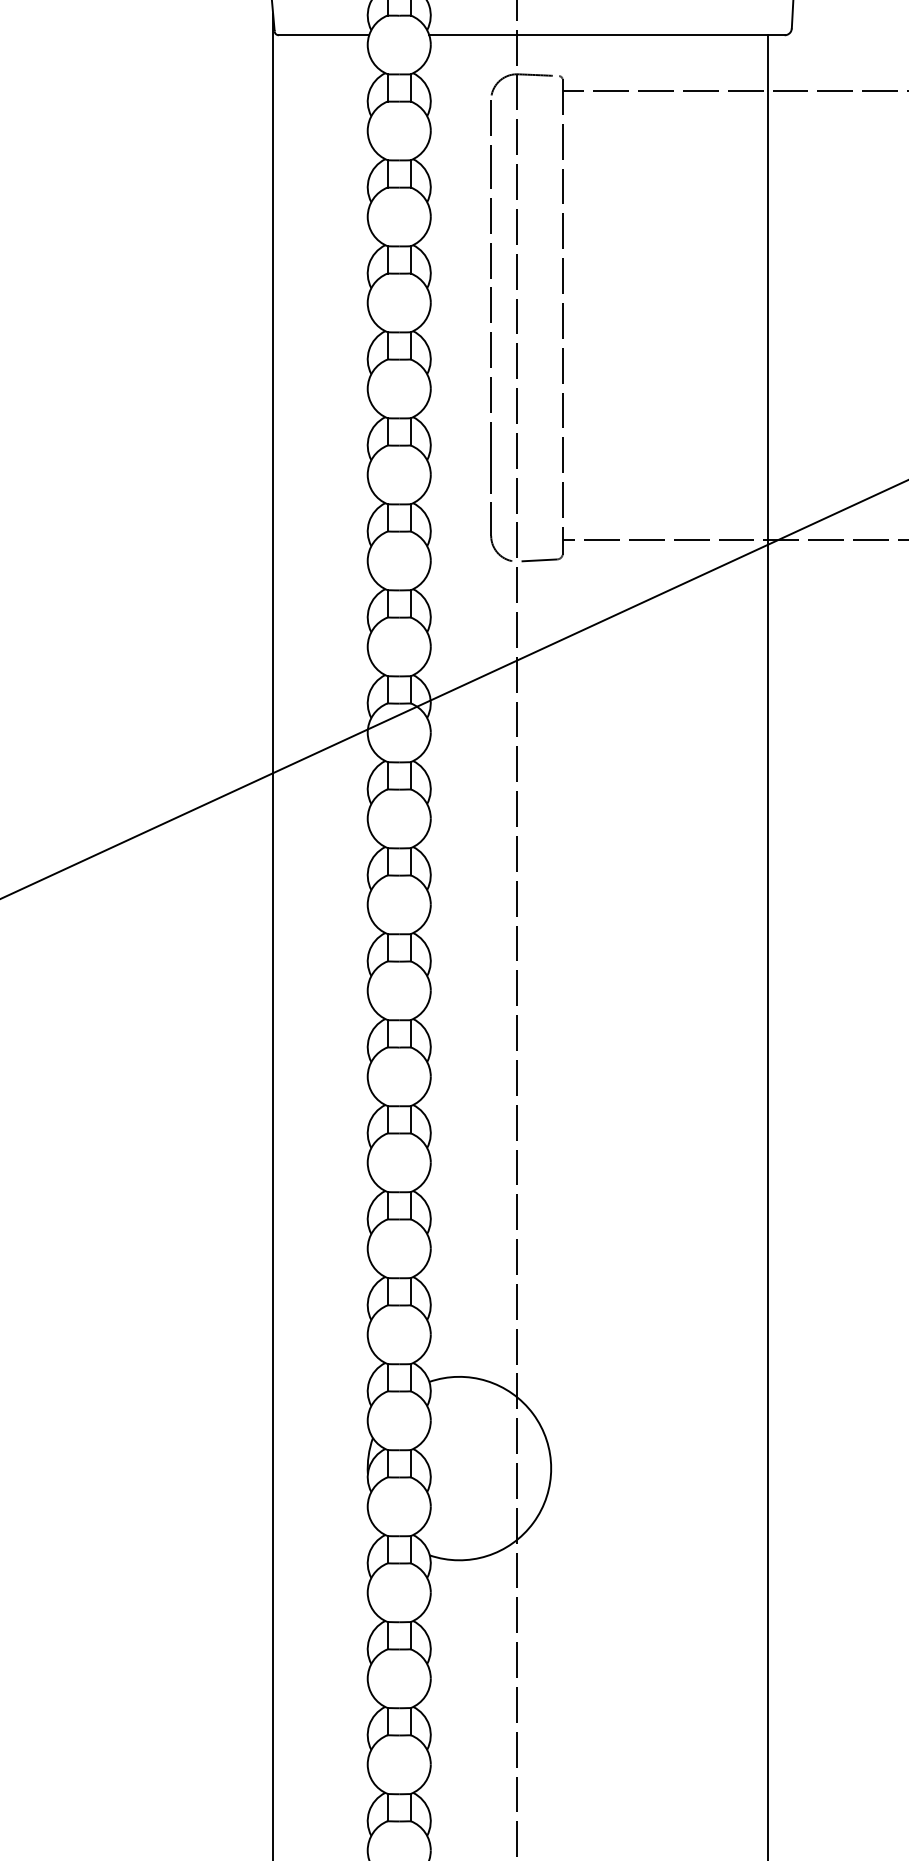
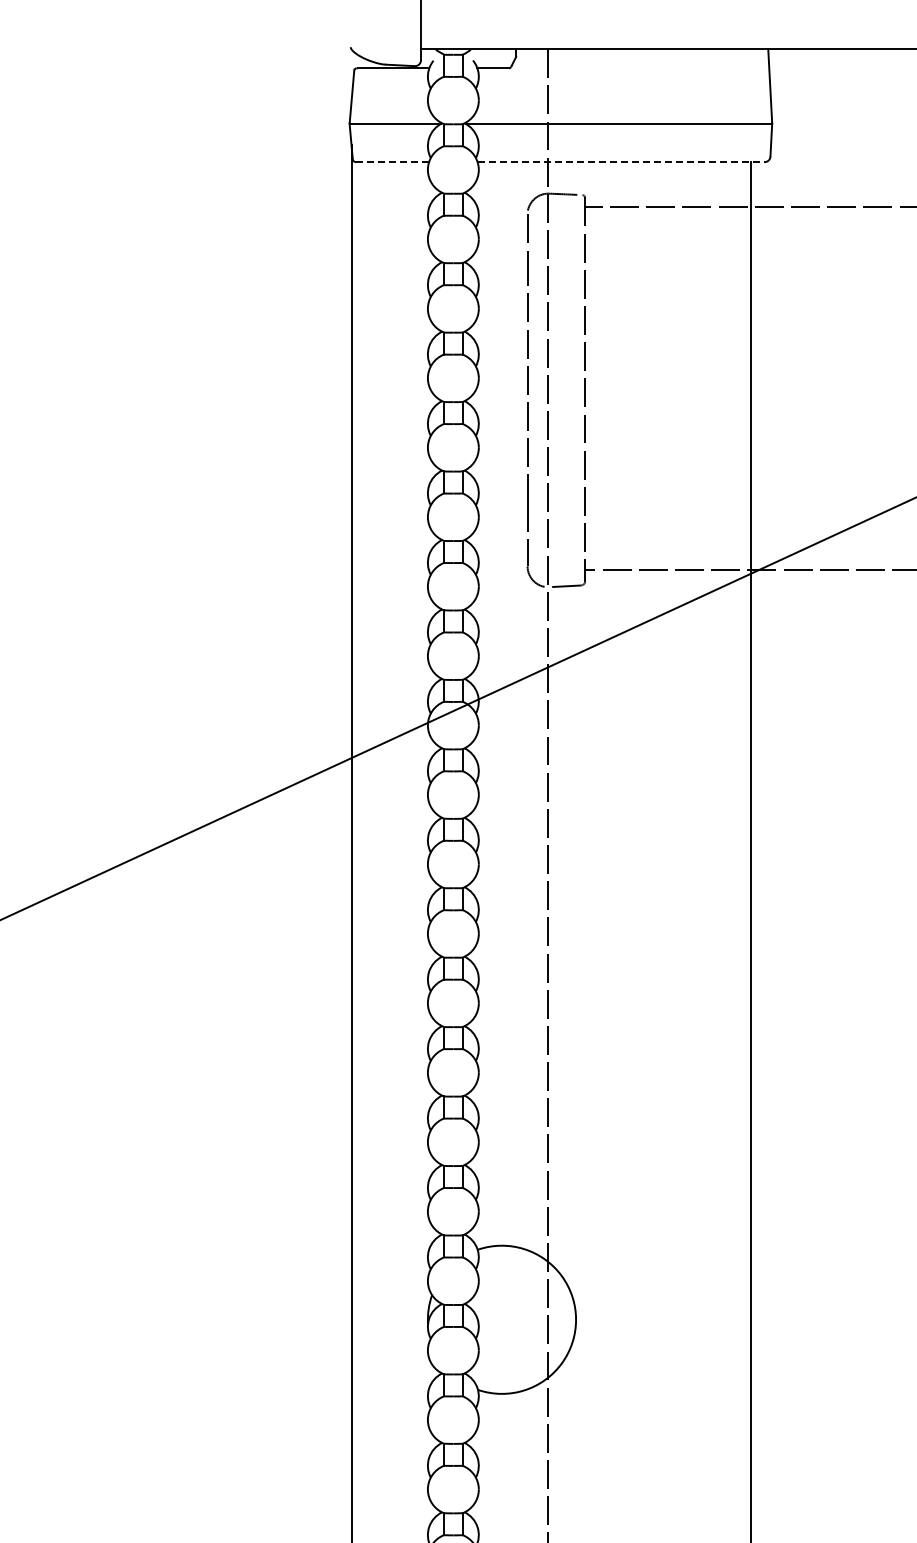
line: (323, 35) -> (392, 162), solid -> dashed
line: (607, 35) -> (621, 162), solid -> dashed

